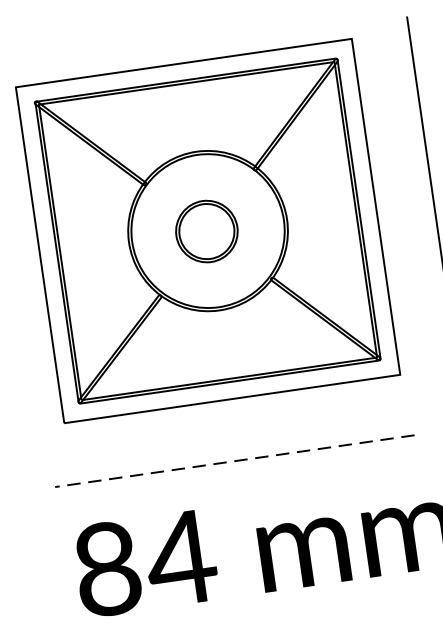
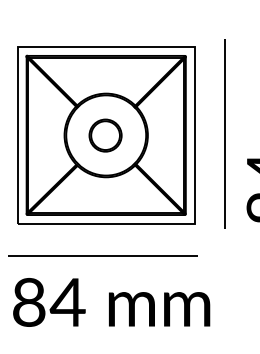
line: (234, 461) -> (102, 256), dashed -> solid

